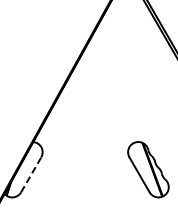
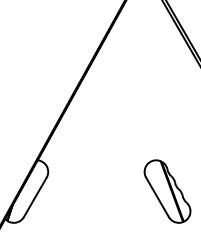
line: (31, 174) -> (35, 196), dashed -> solid

